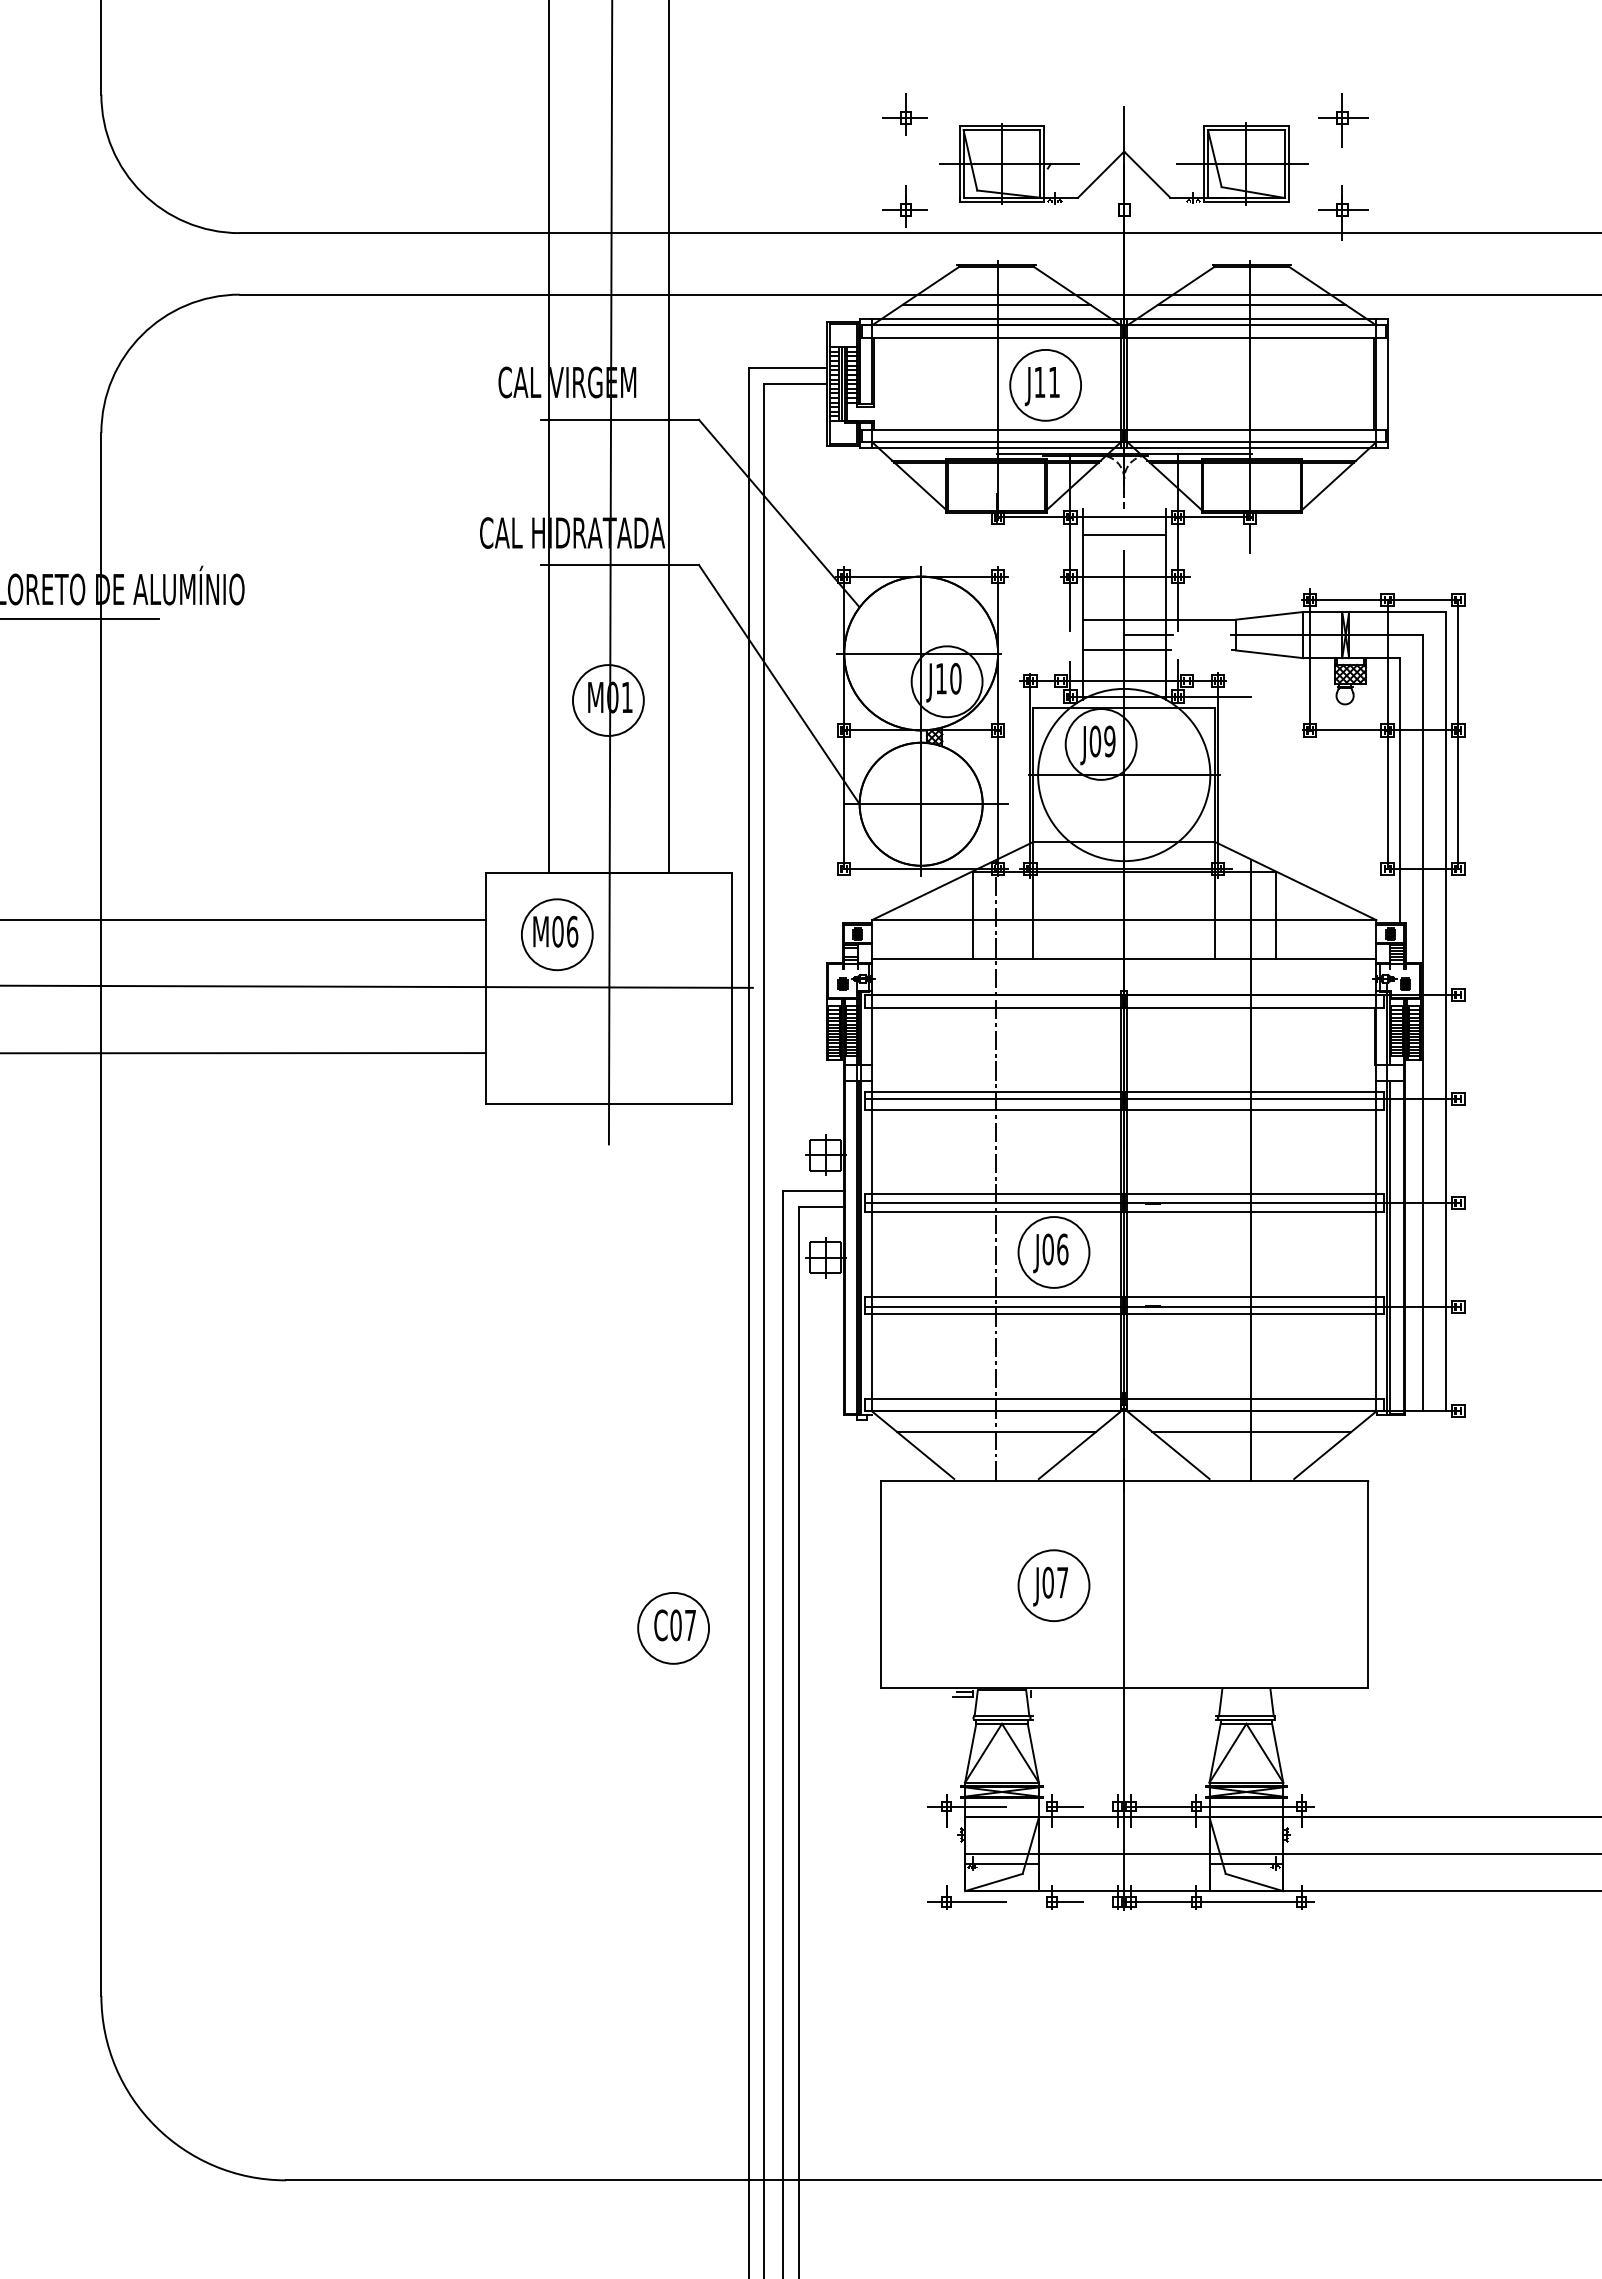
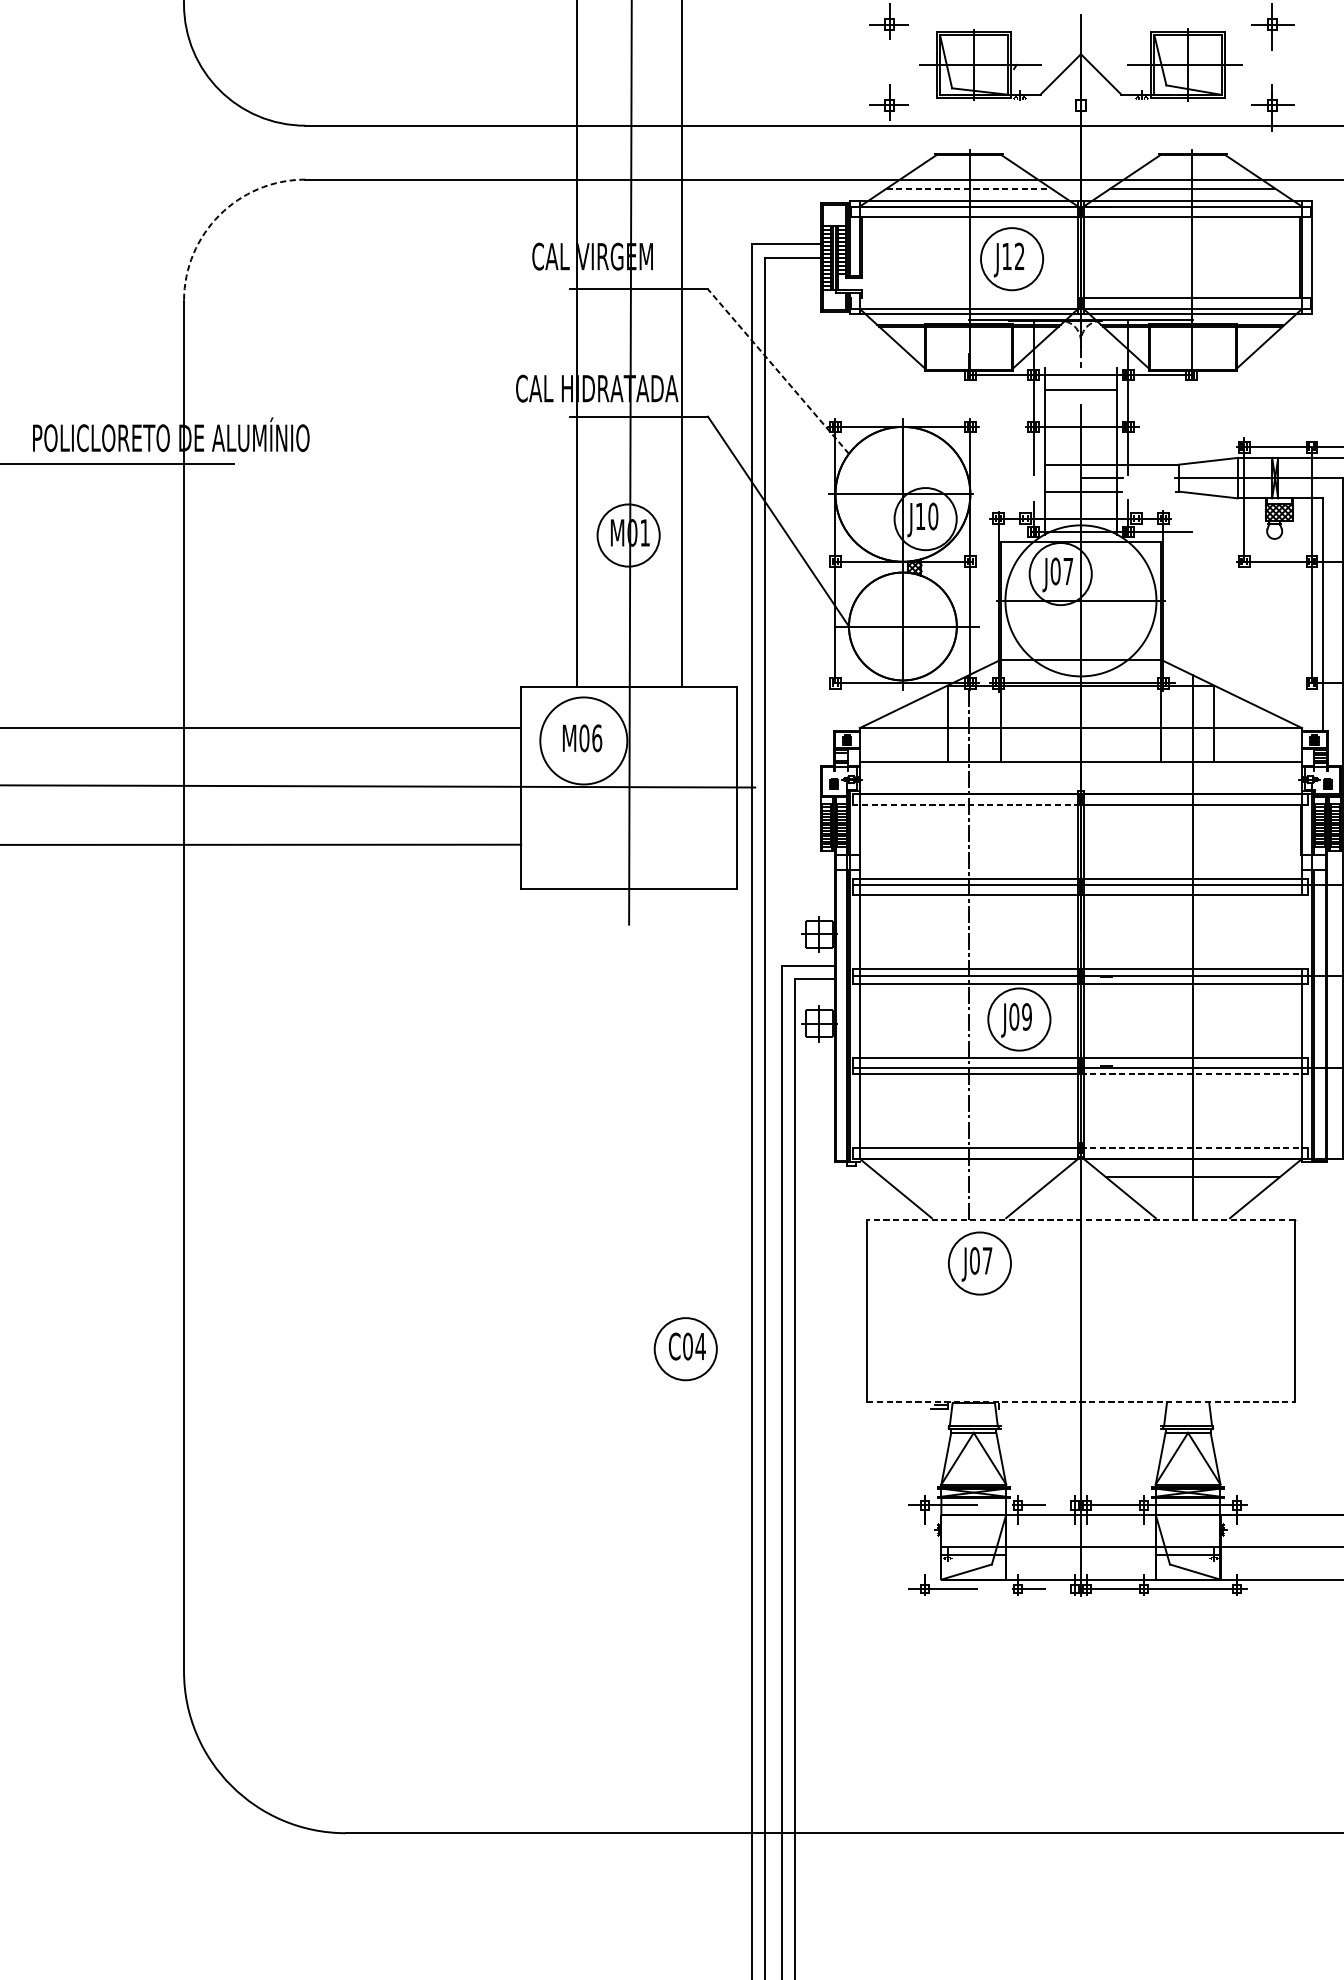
line: (996, 304) -> (968, 188), solid -> dashed
arc: (141, 335) -> (219, 215), solid -> dashed
text: (1053, 381) -> (1018, 255), J11 -> J12
line: (992, 429) -> (965, 297), removed
line: (779, 513) -> (778, 371), solid -> dashed
line: (1250, 539) -> (1191, 394), removed
text: (1109, 741) -> (1068, 571), J09 -> J07
circle: (556, 934) -> (583, 740), size x1.4
line: (993, 1007) -> (966, 804), solid -> dashed
line: (1376, 1151) -> (1302, 931), removed
text: (1062, 1249) -> (1026, 1016), J06 -> J09
line: (1253, 1314) -> (1194, 1073), solid -> dashed
line: (1253, 1399) -> (1194, 1148), solid -> dashed
line: (996, 1431) -> (968, 1176), removed
line: (1124, 1480) -> (1081, 1219), solid -> dashed
part: (1053, 1585) -> (979, 1263), moved
text: (690, 1625) -> (700, 1346), C07 -> C04
line: (1124, 1688) -> (1081, 1401), solid -> dashed

